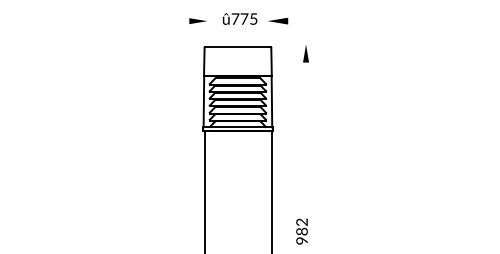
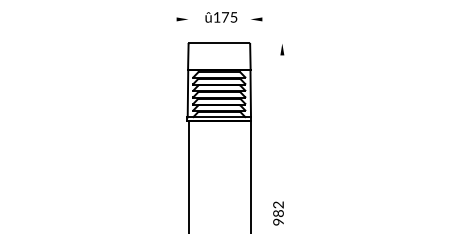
text: (235, 18) -> (217, 16), 7 -> 1
part: (197, 21) -> (182, 19), size x0.71
part: (278, 21) -> (256, 19), size x0.62
part: (306, 54) -> (282, 50), size x0.71

